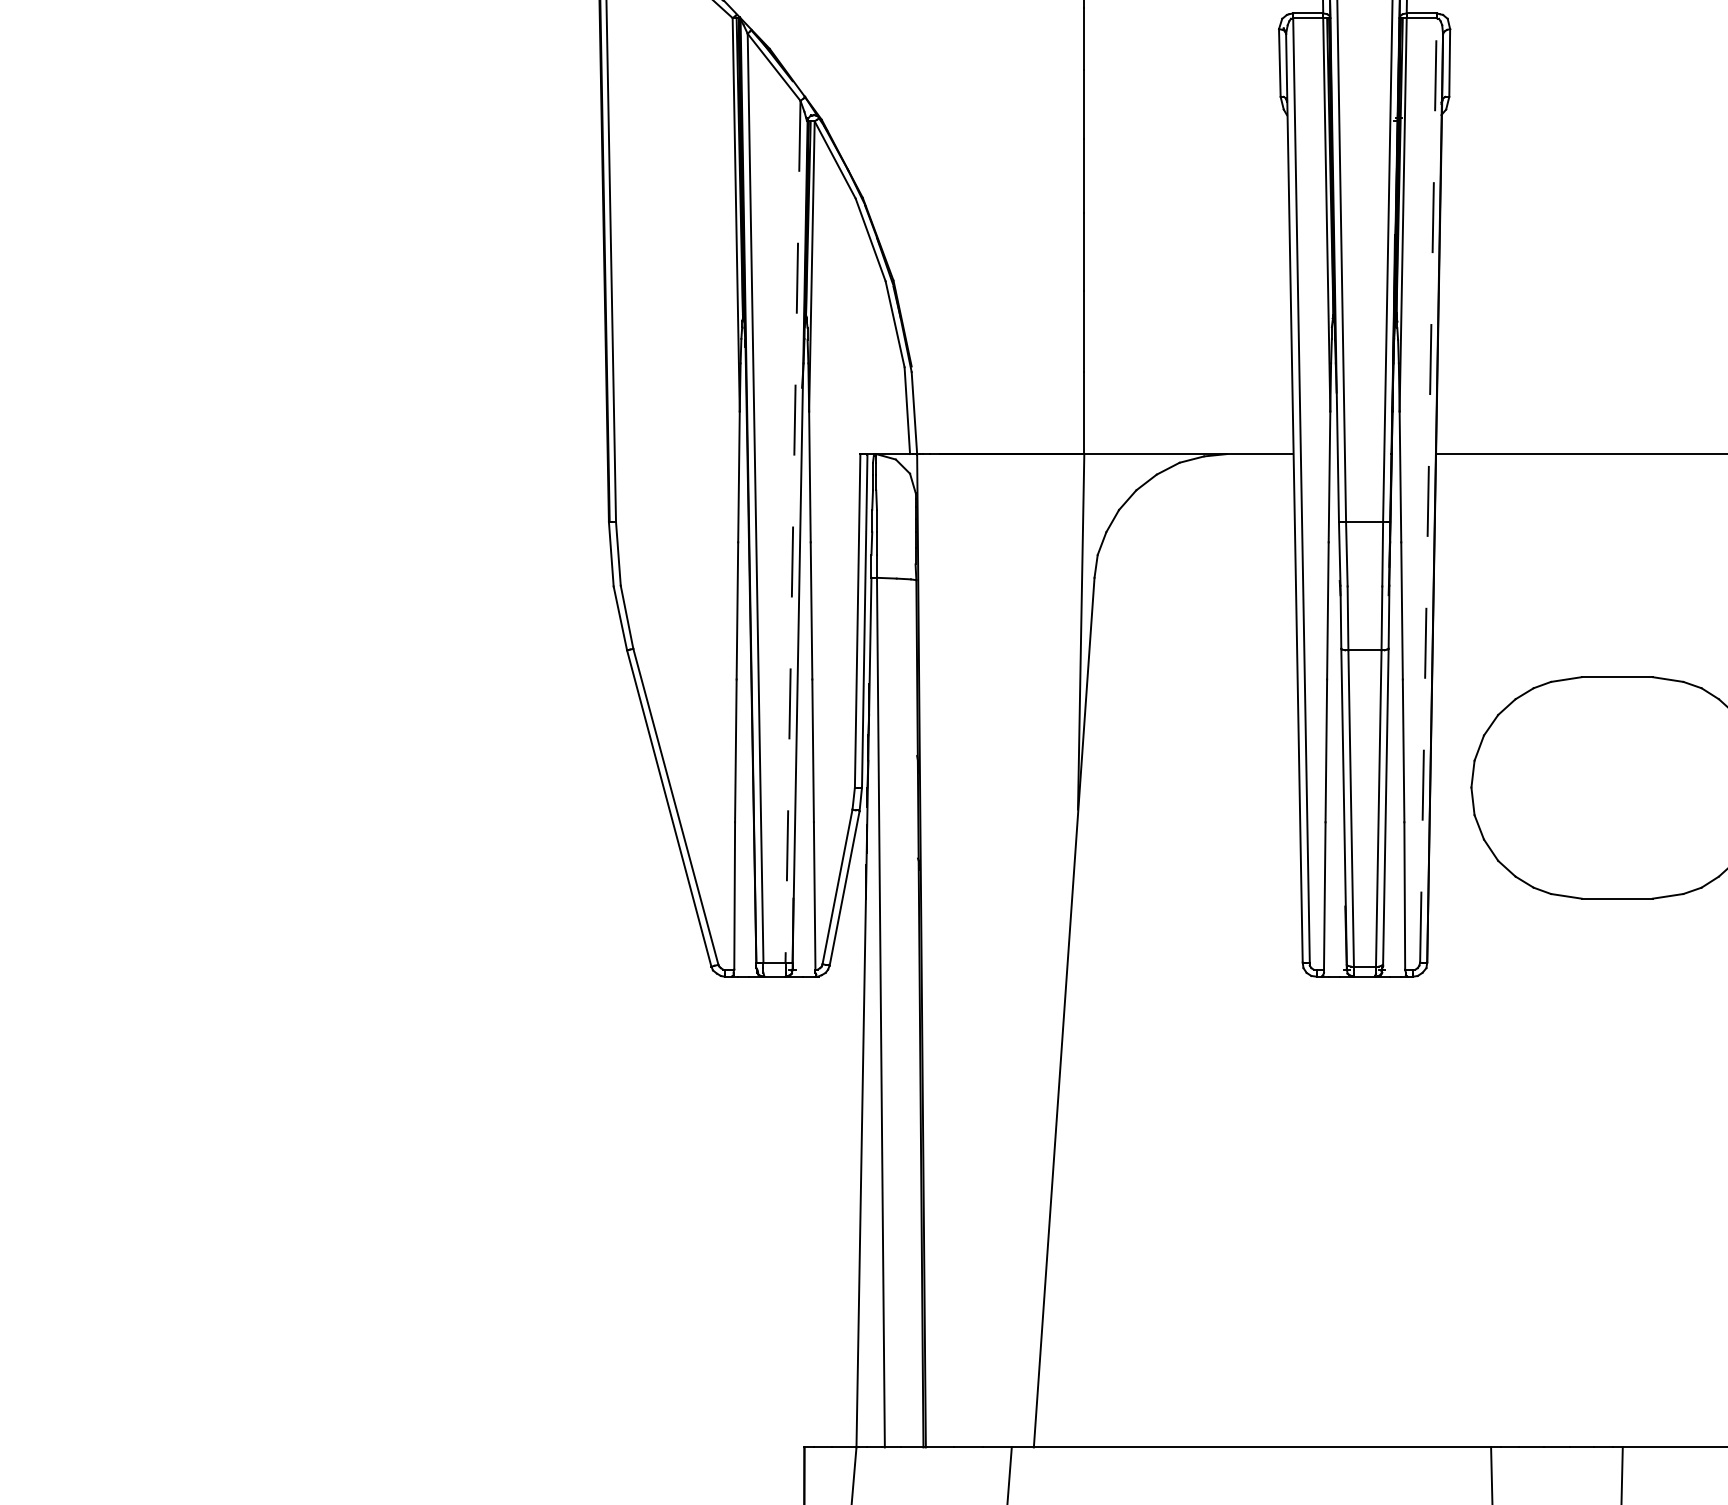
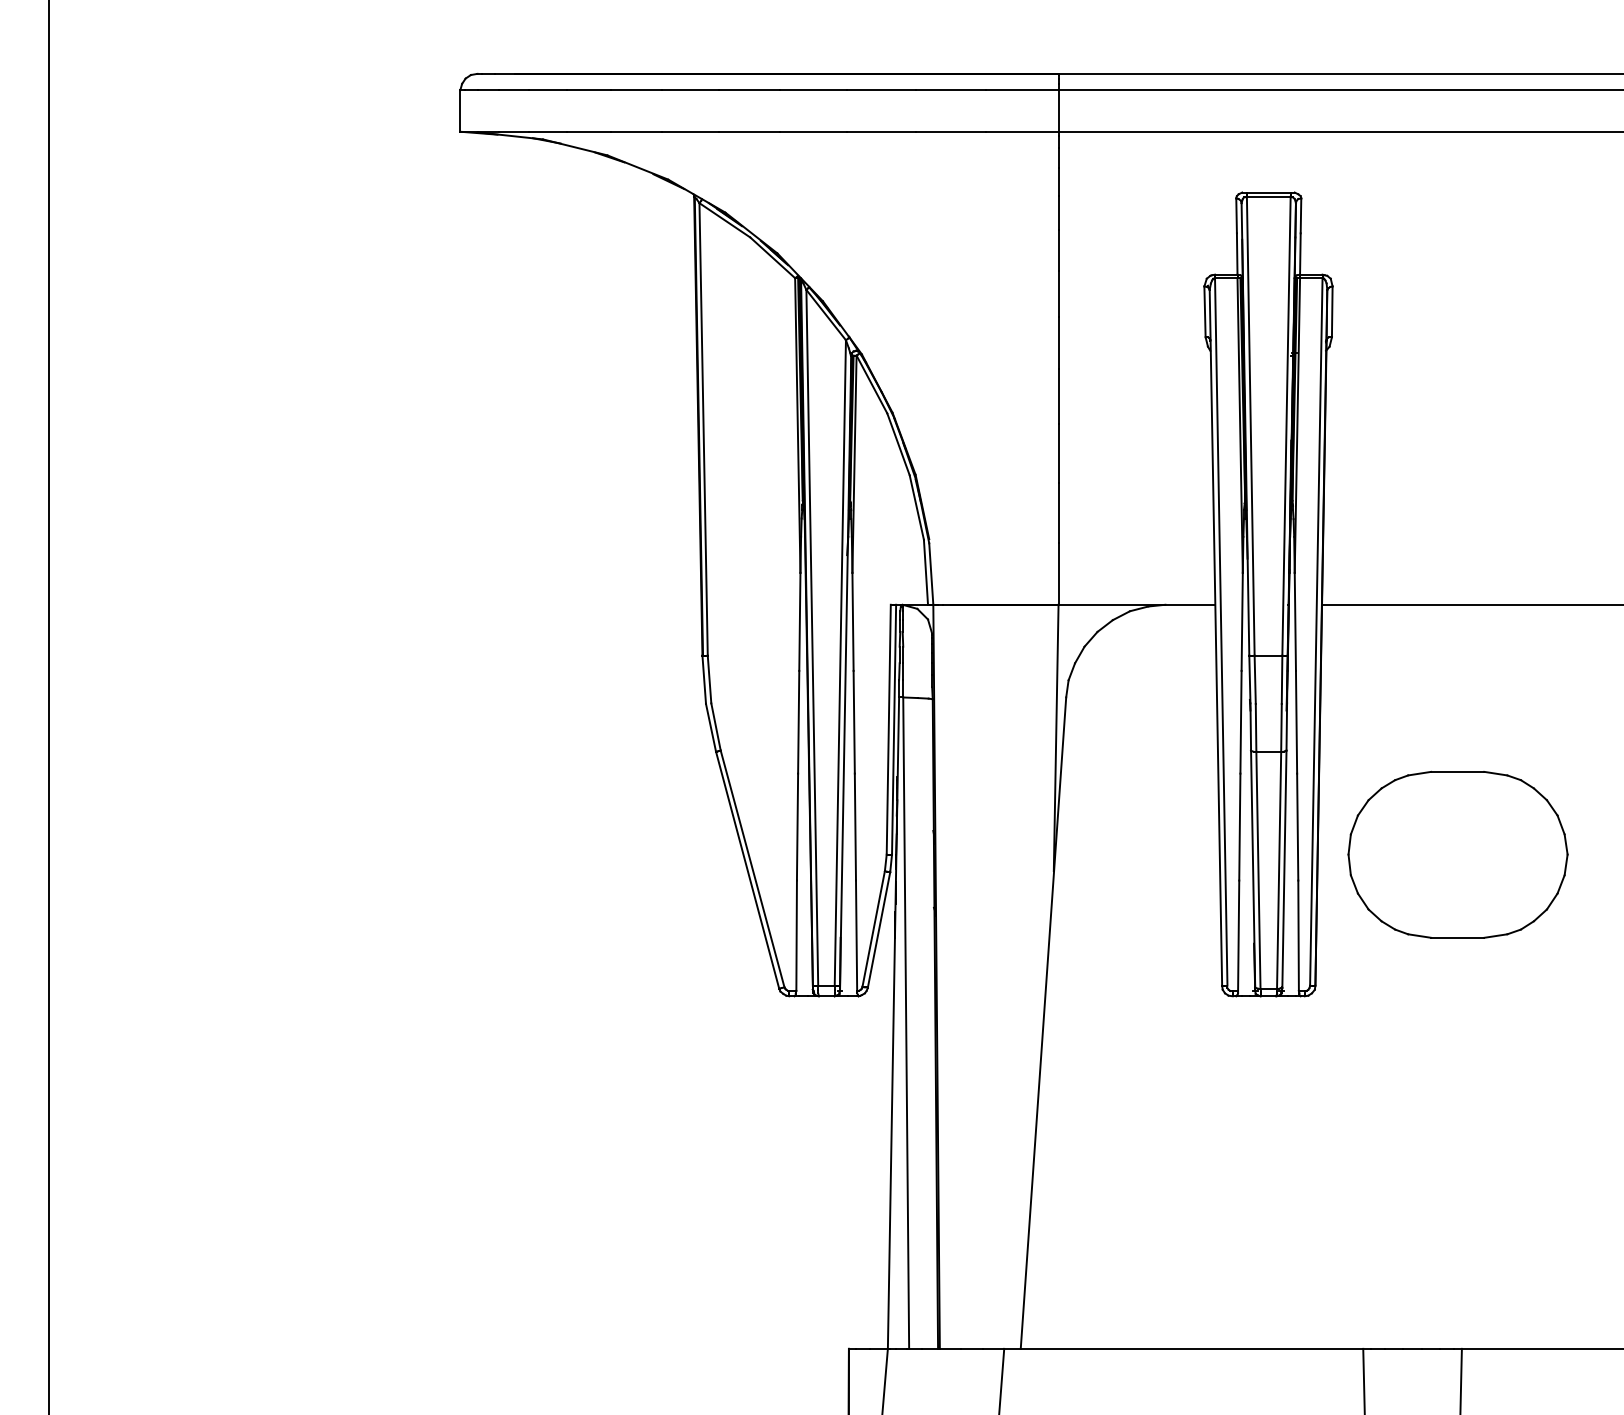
line: (1428, 489) -> (1316, 631), dashed -> solid
line: (793, 531) -> (840, 662), dashed -> solid

